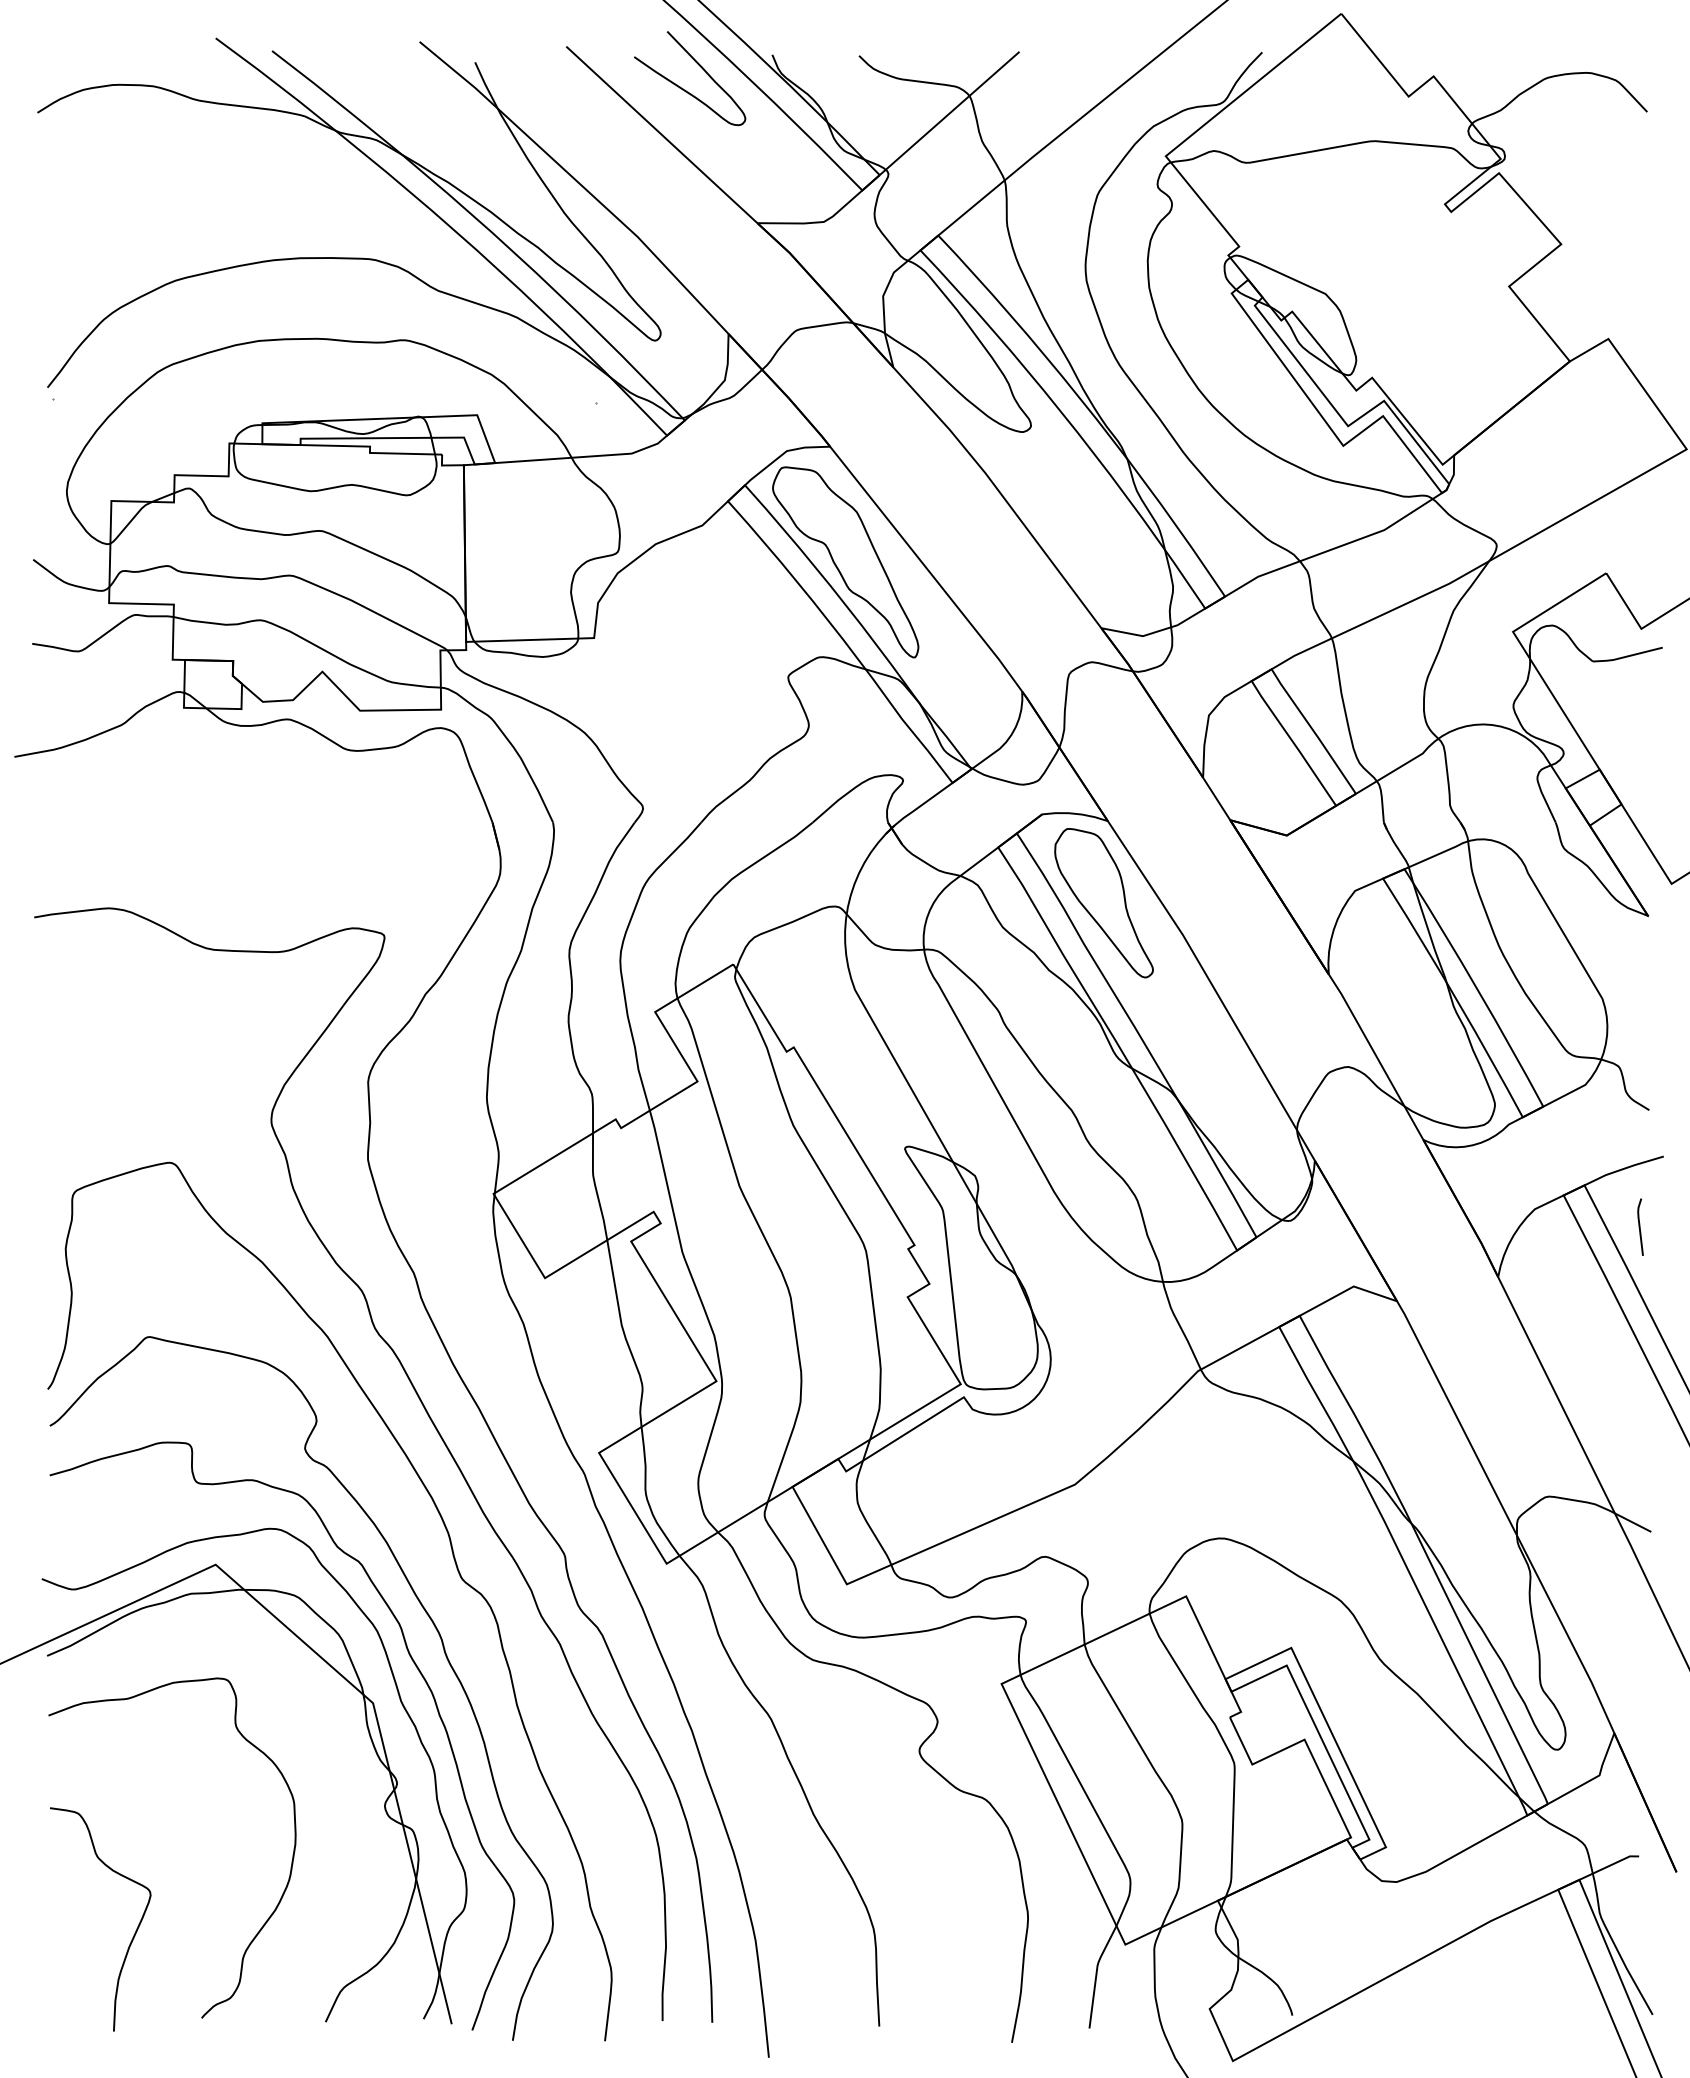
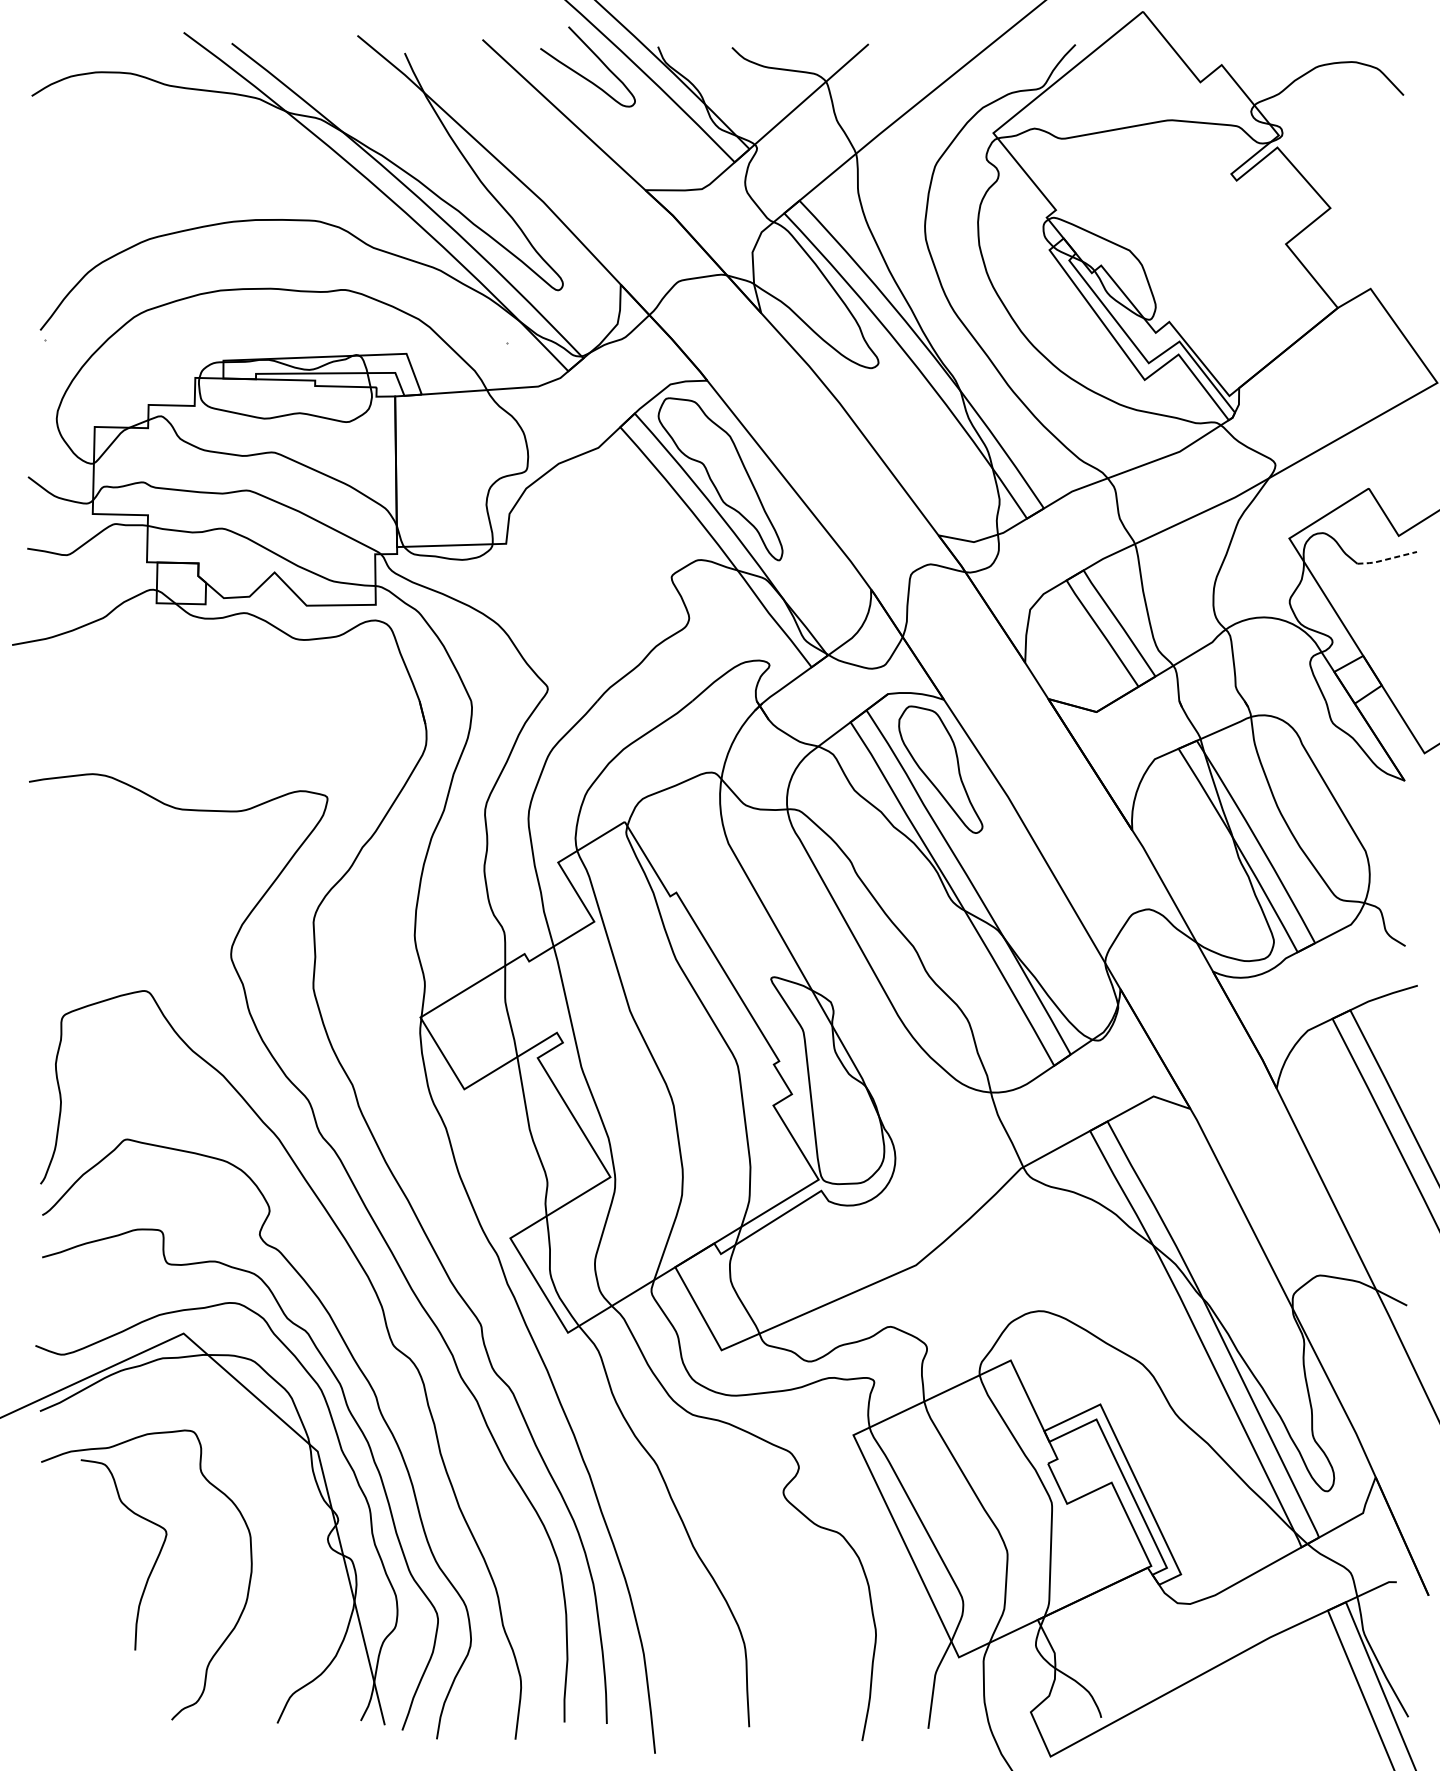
line: (1627, 656) -> (1386, 559), solid -> dashed
line: (1640, 1226) -> (1398, 1045), removed
curve: (134, 1932) -> (152, 1566), moved

